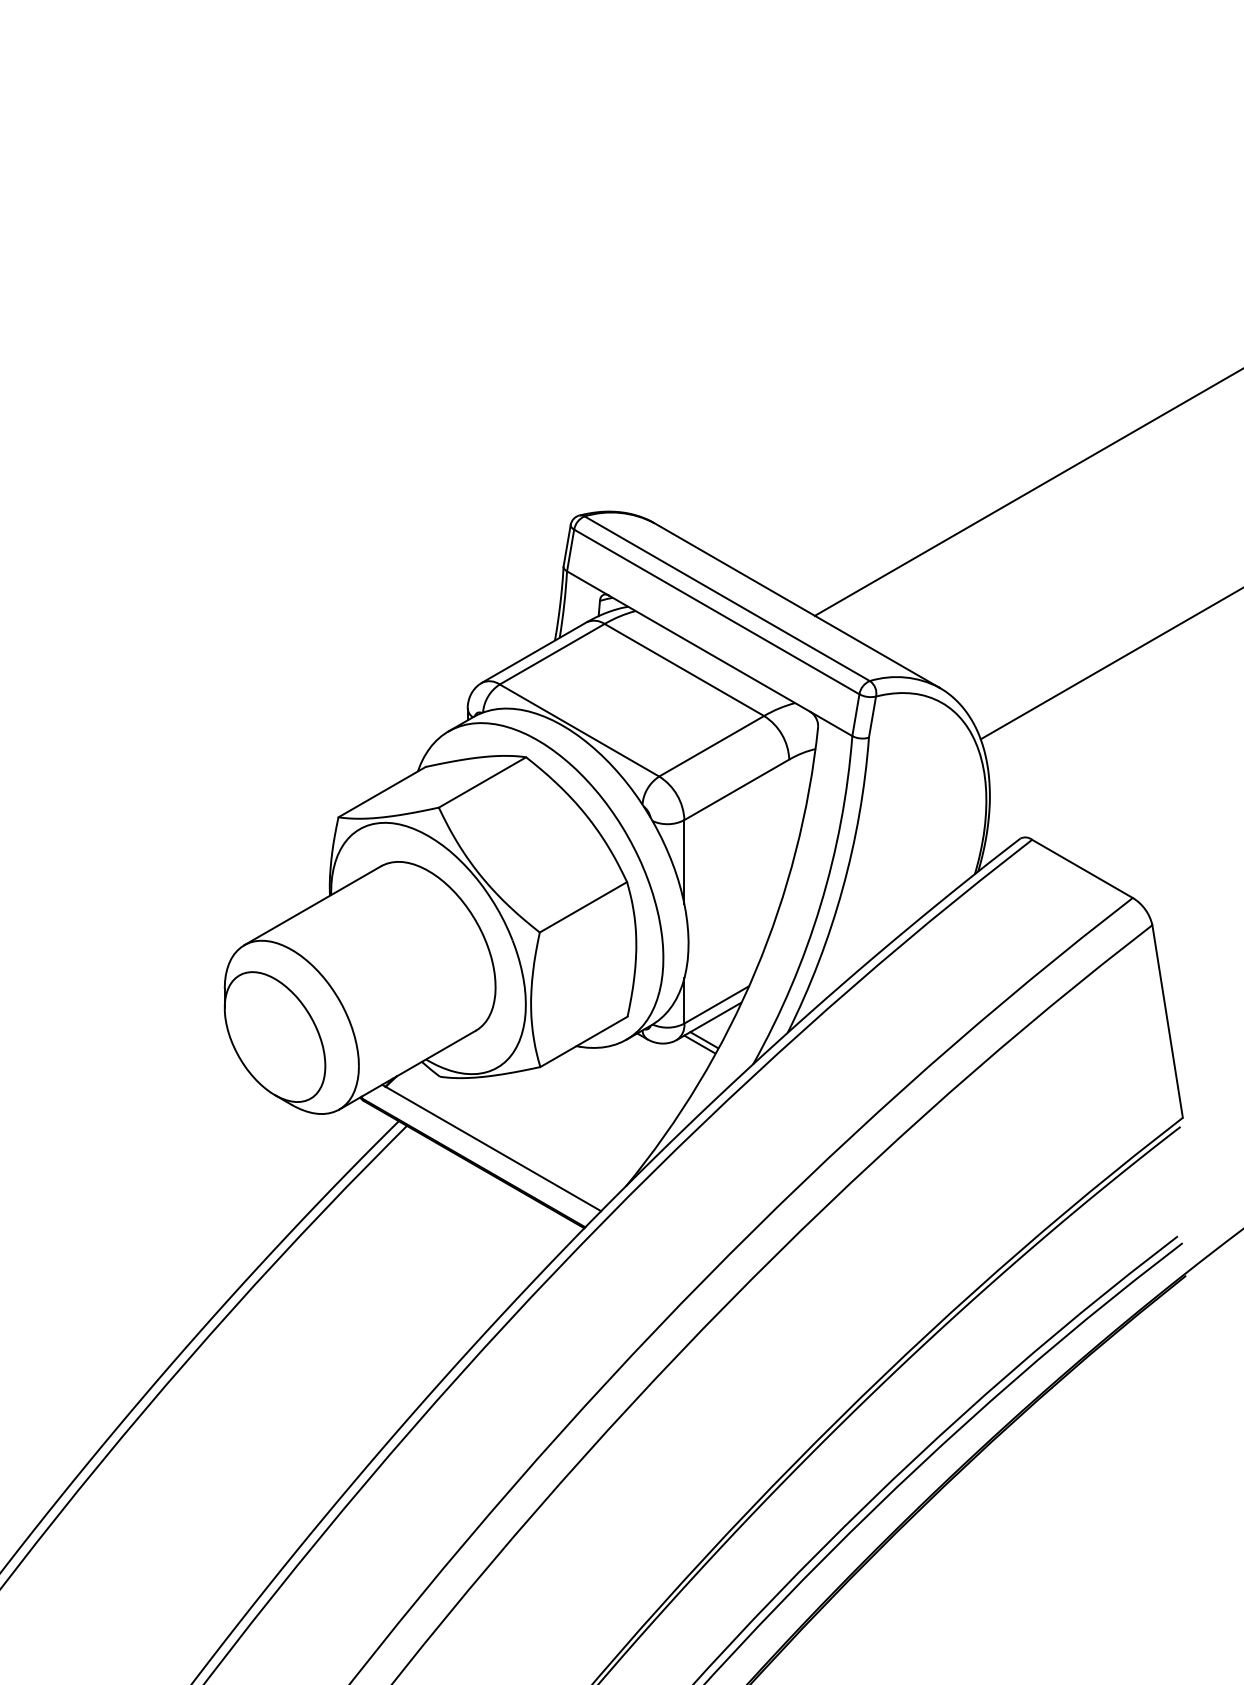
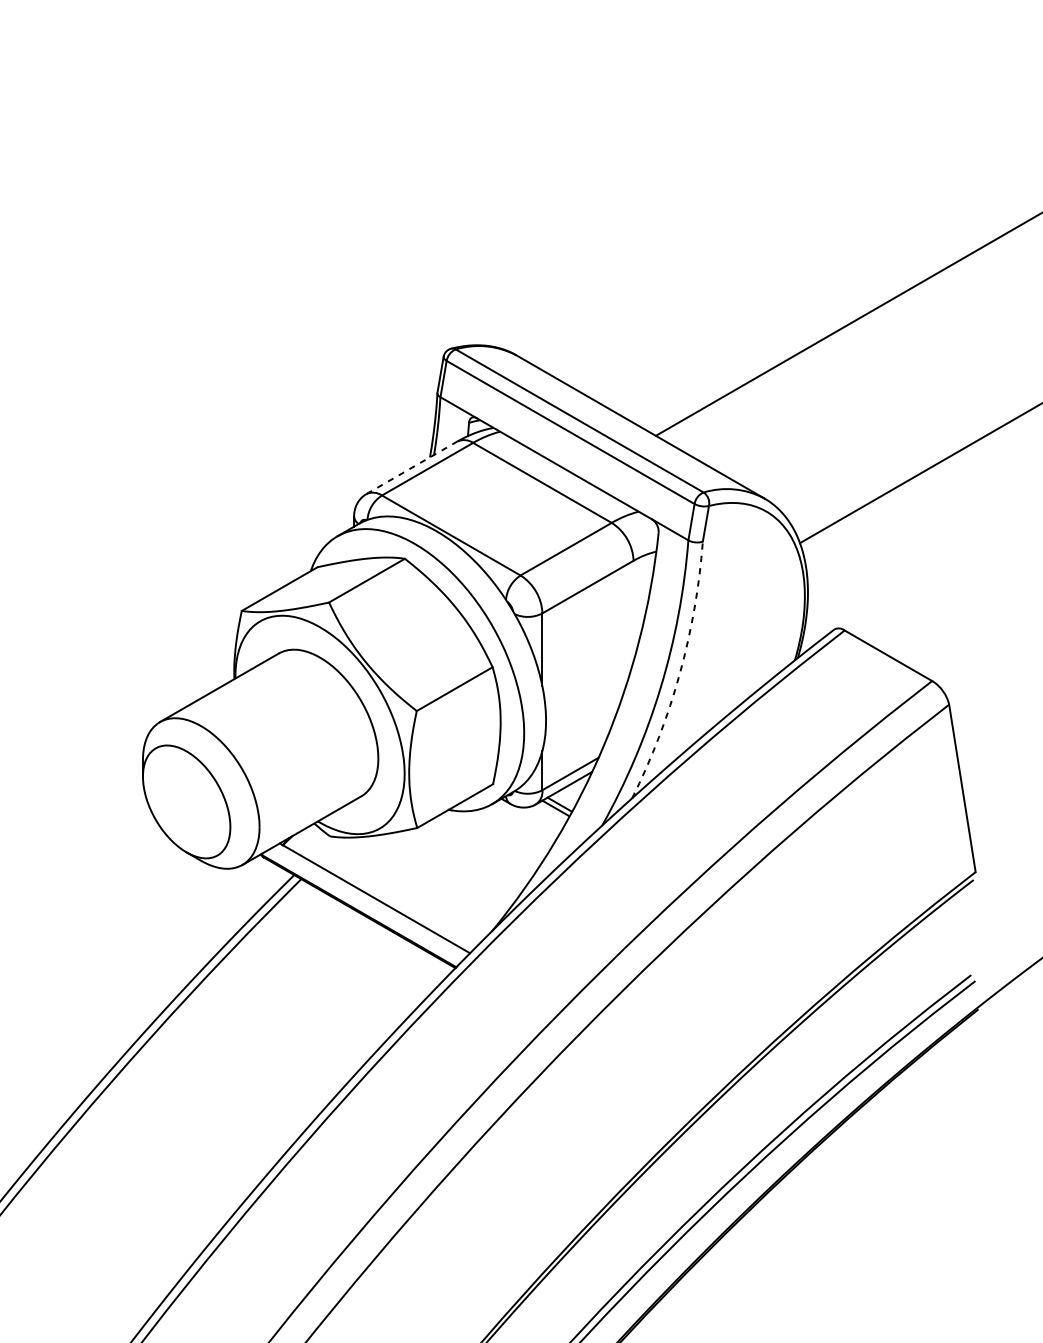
line: (534, 652) -> (412, 467), solid -> dashed
arc: (842, 889) -> (679, 673), solid -> dashed

